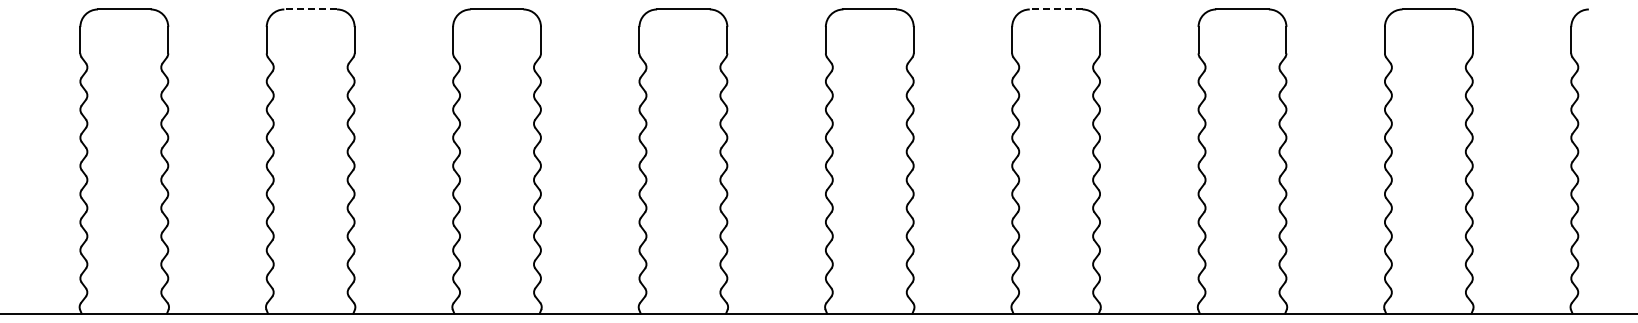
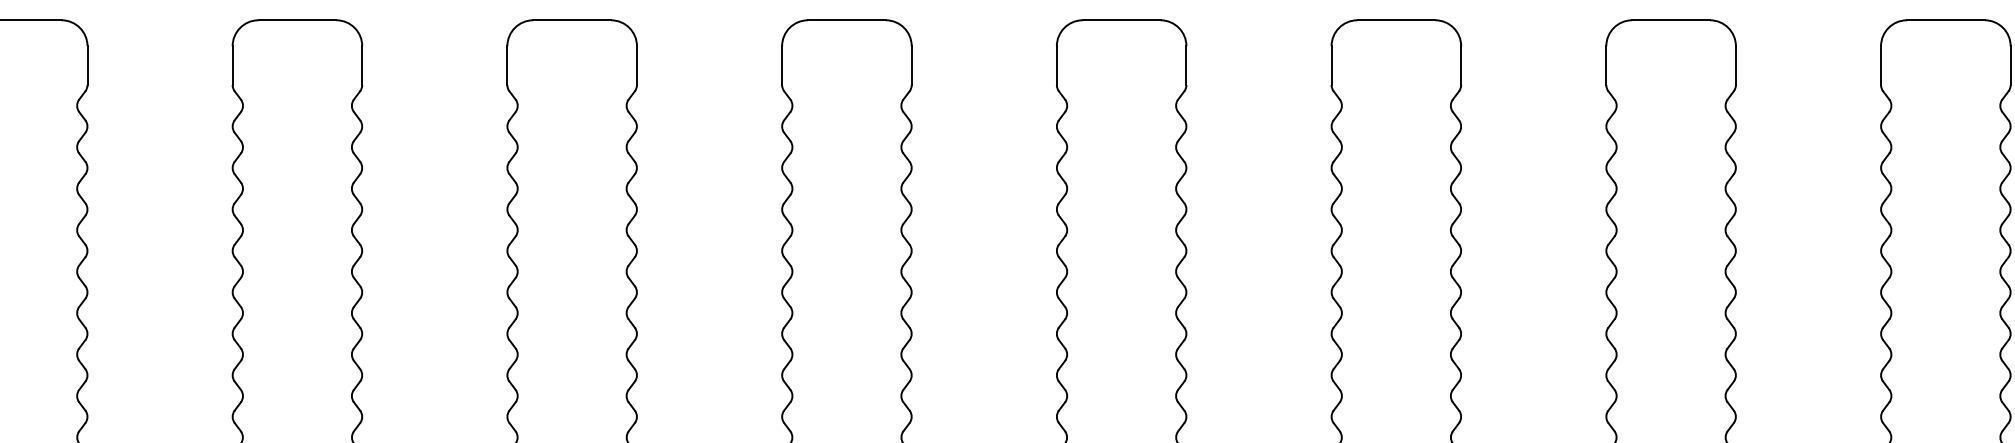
line: (310, 9) -> (297, 20), dashed -> solid
line: (1055, 9) -> (1395, 20), dashed -> solid

